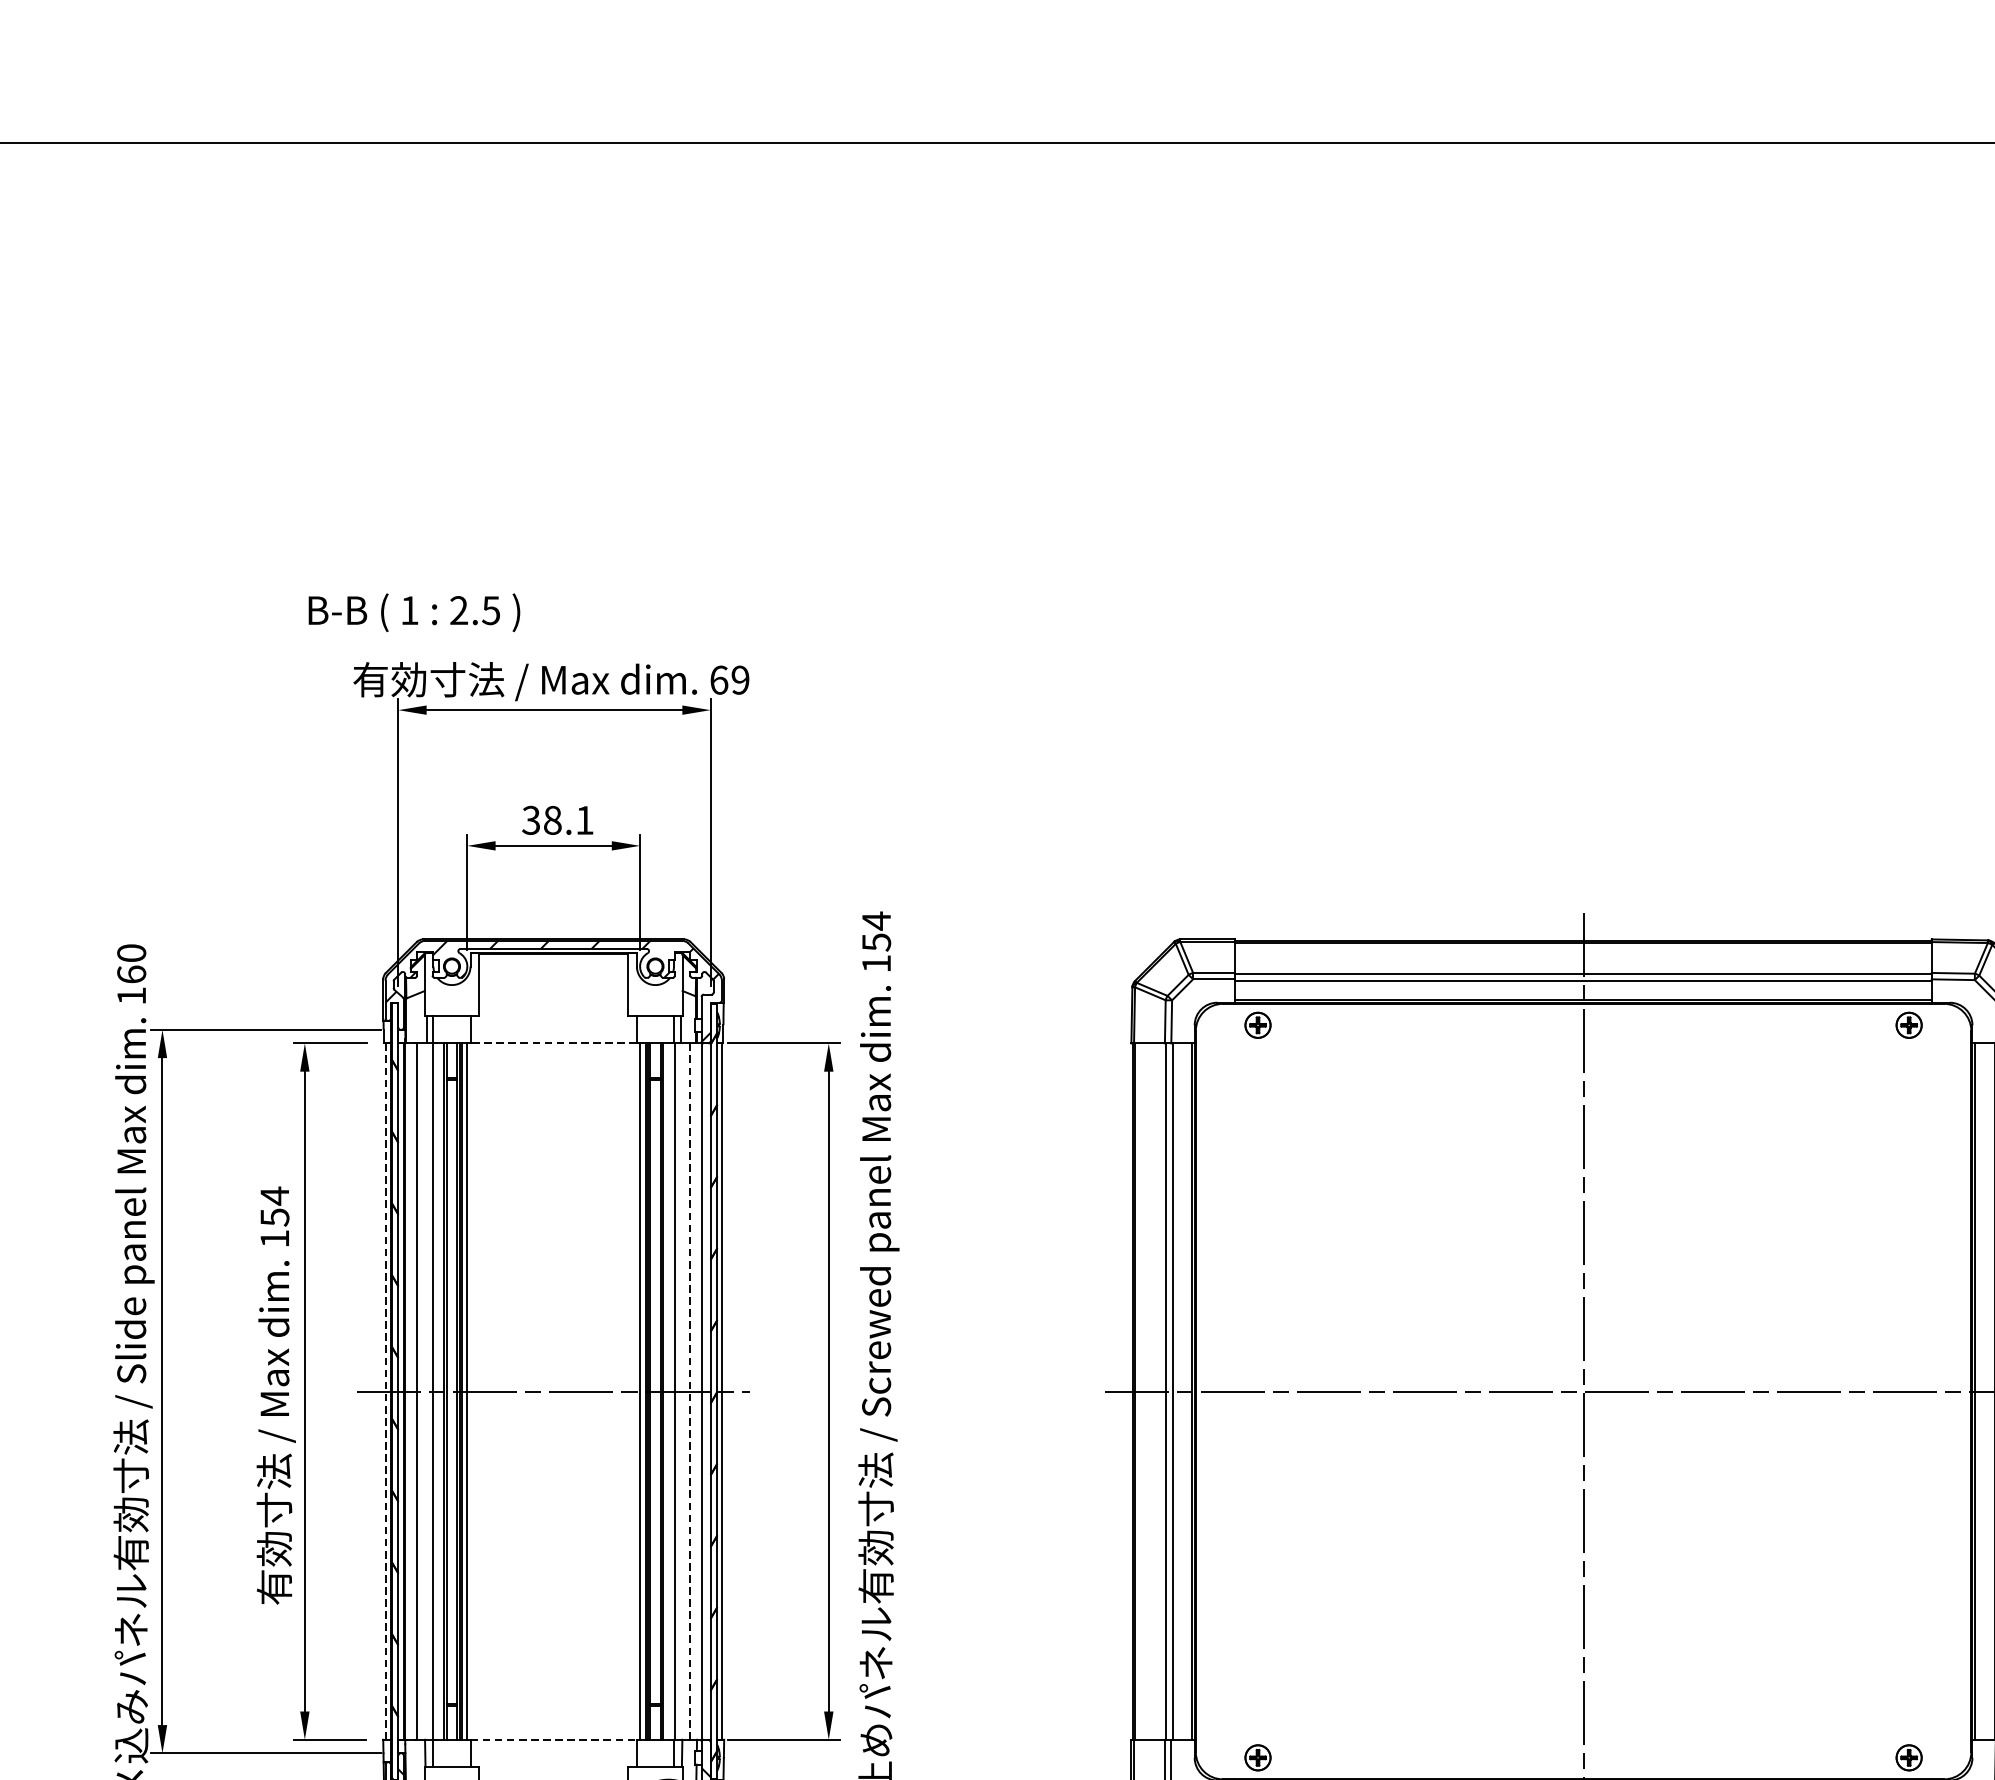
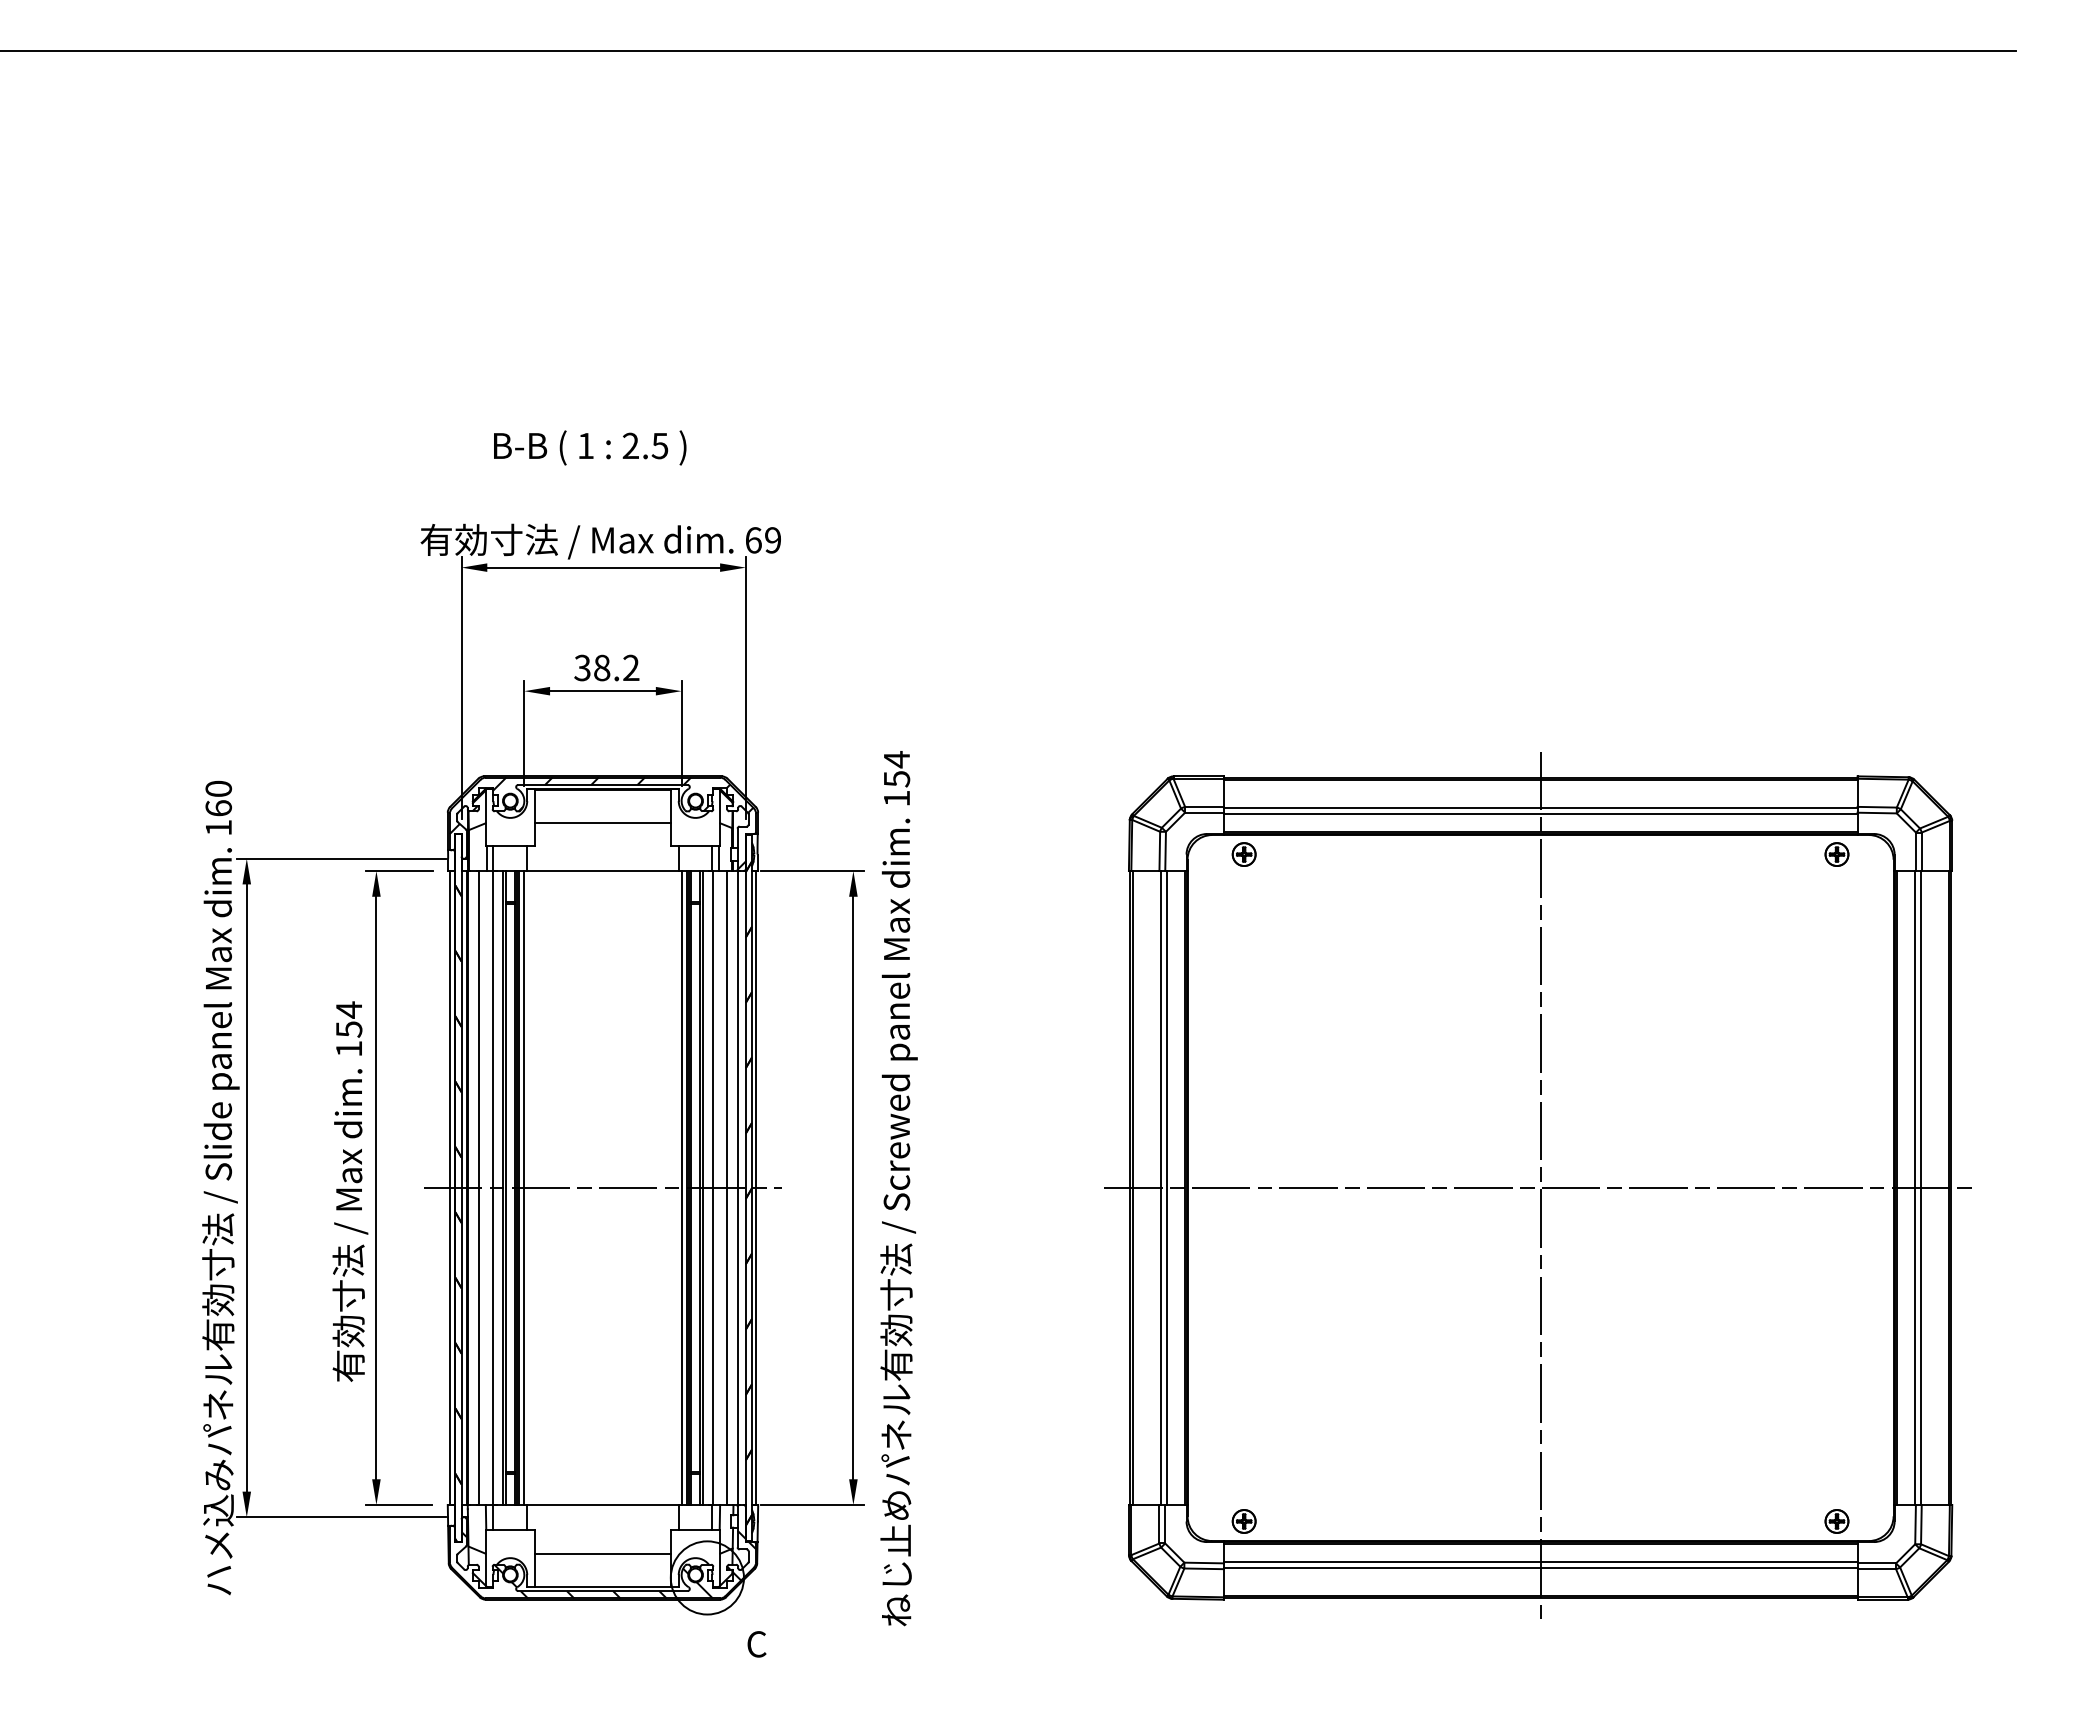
text: (414, 612) -> (590, 447), moved
text: (585, 819) -> (631, 667), 38.1 -> 38.2
line: (553, 990) -> (602, 822), added
line: (553, 1043) -> (602, 871), dashed -> solid
line: (385, 1392) -> (449, 1188), dashed -> solid
line: (690, 1392) -> (727, 1188), dashed -> solid
line: (553, 1740) -> (602, 1505), dashed -> solid

